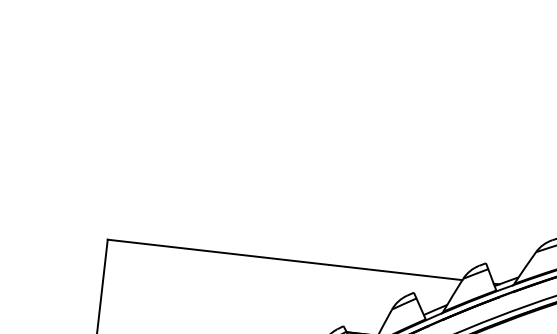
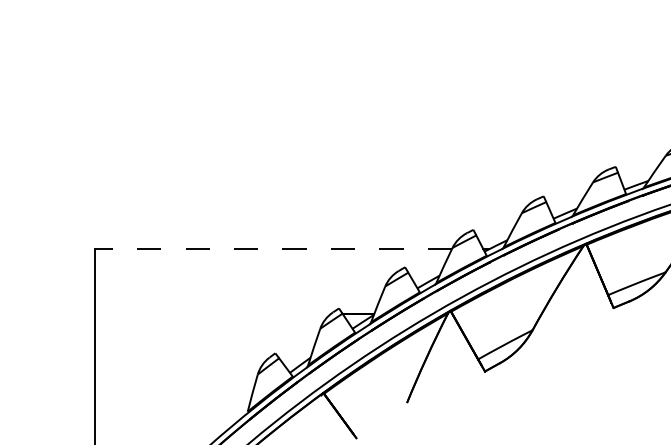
line: (284, 260) -> (272, 249), solid -> dashed

